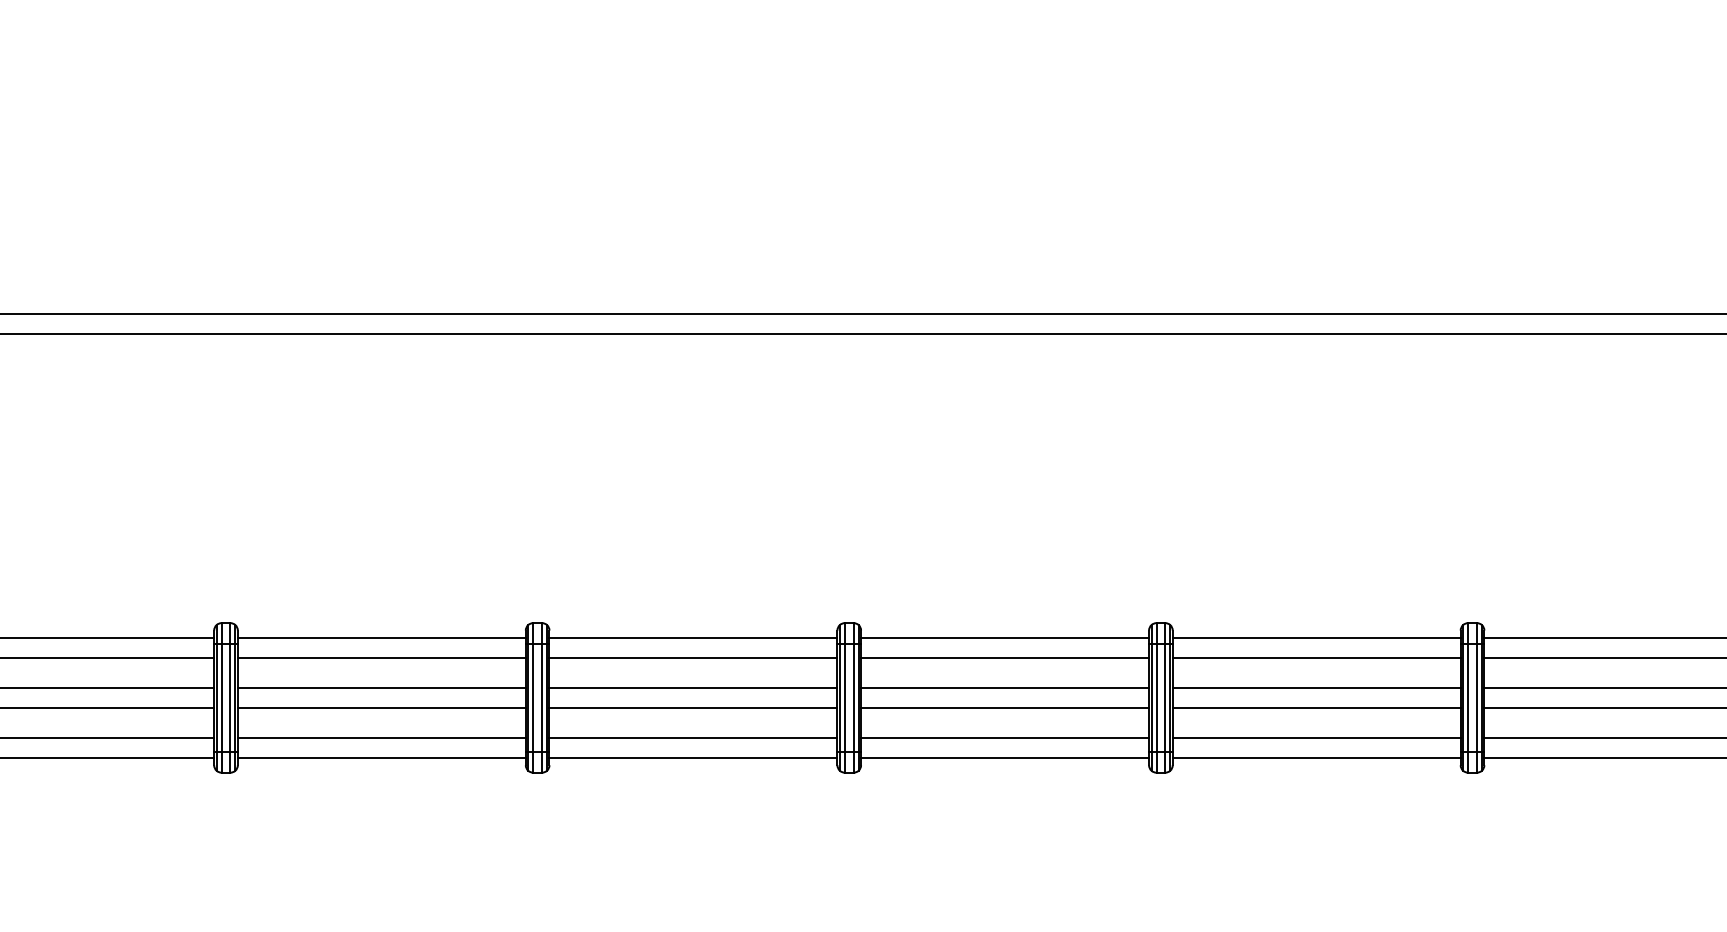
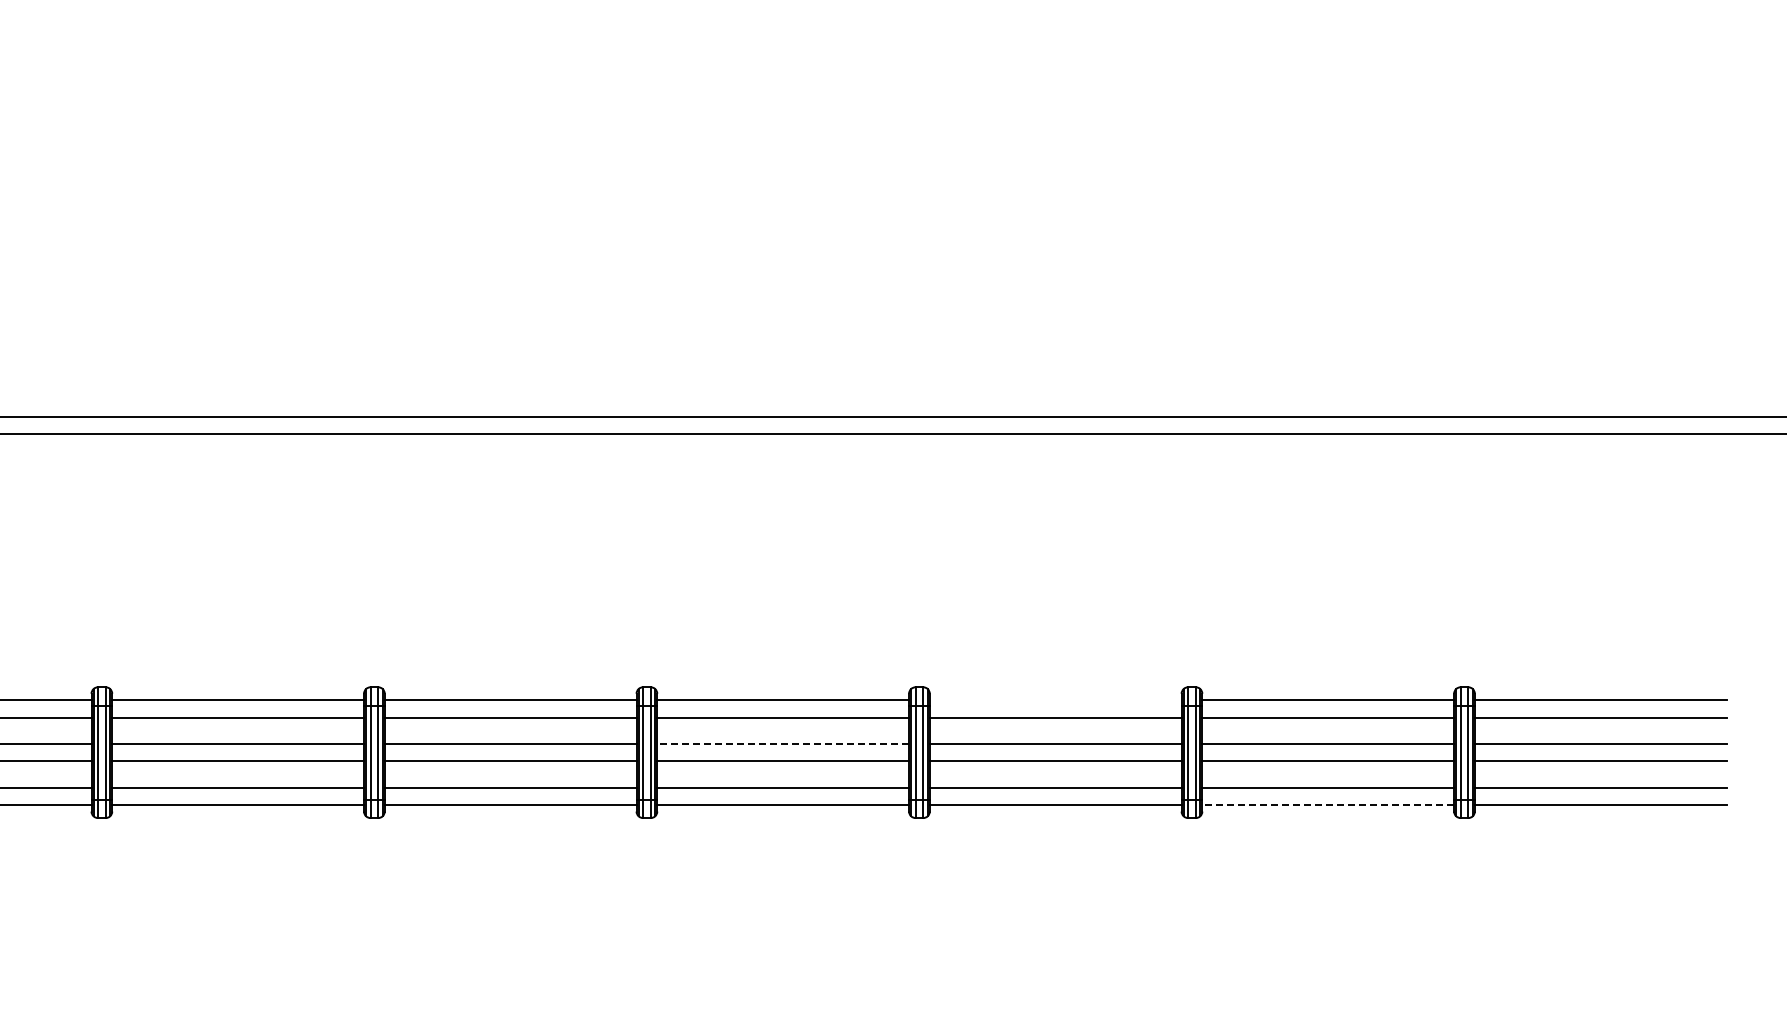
line: (1004, 638) -> (1055, 700), removed
line: (693, 687) -> (783, 743), solid -> dashed
line: (1317, 758) -> (1328, 805), solid -> dashed

